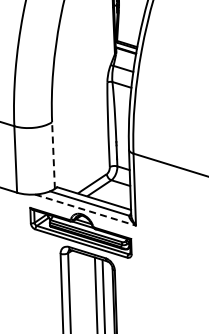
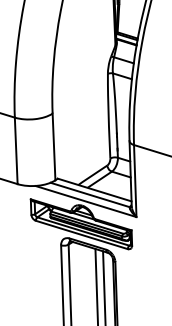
line: (53, 155) -> (54, 146), dashed -> solid
line: (85, 210) -> (86, 201), dashed -> solid

